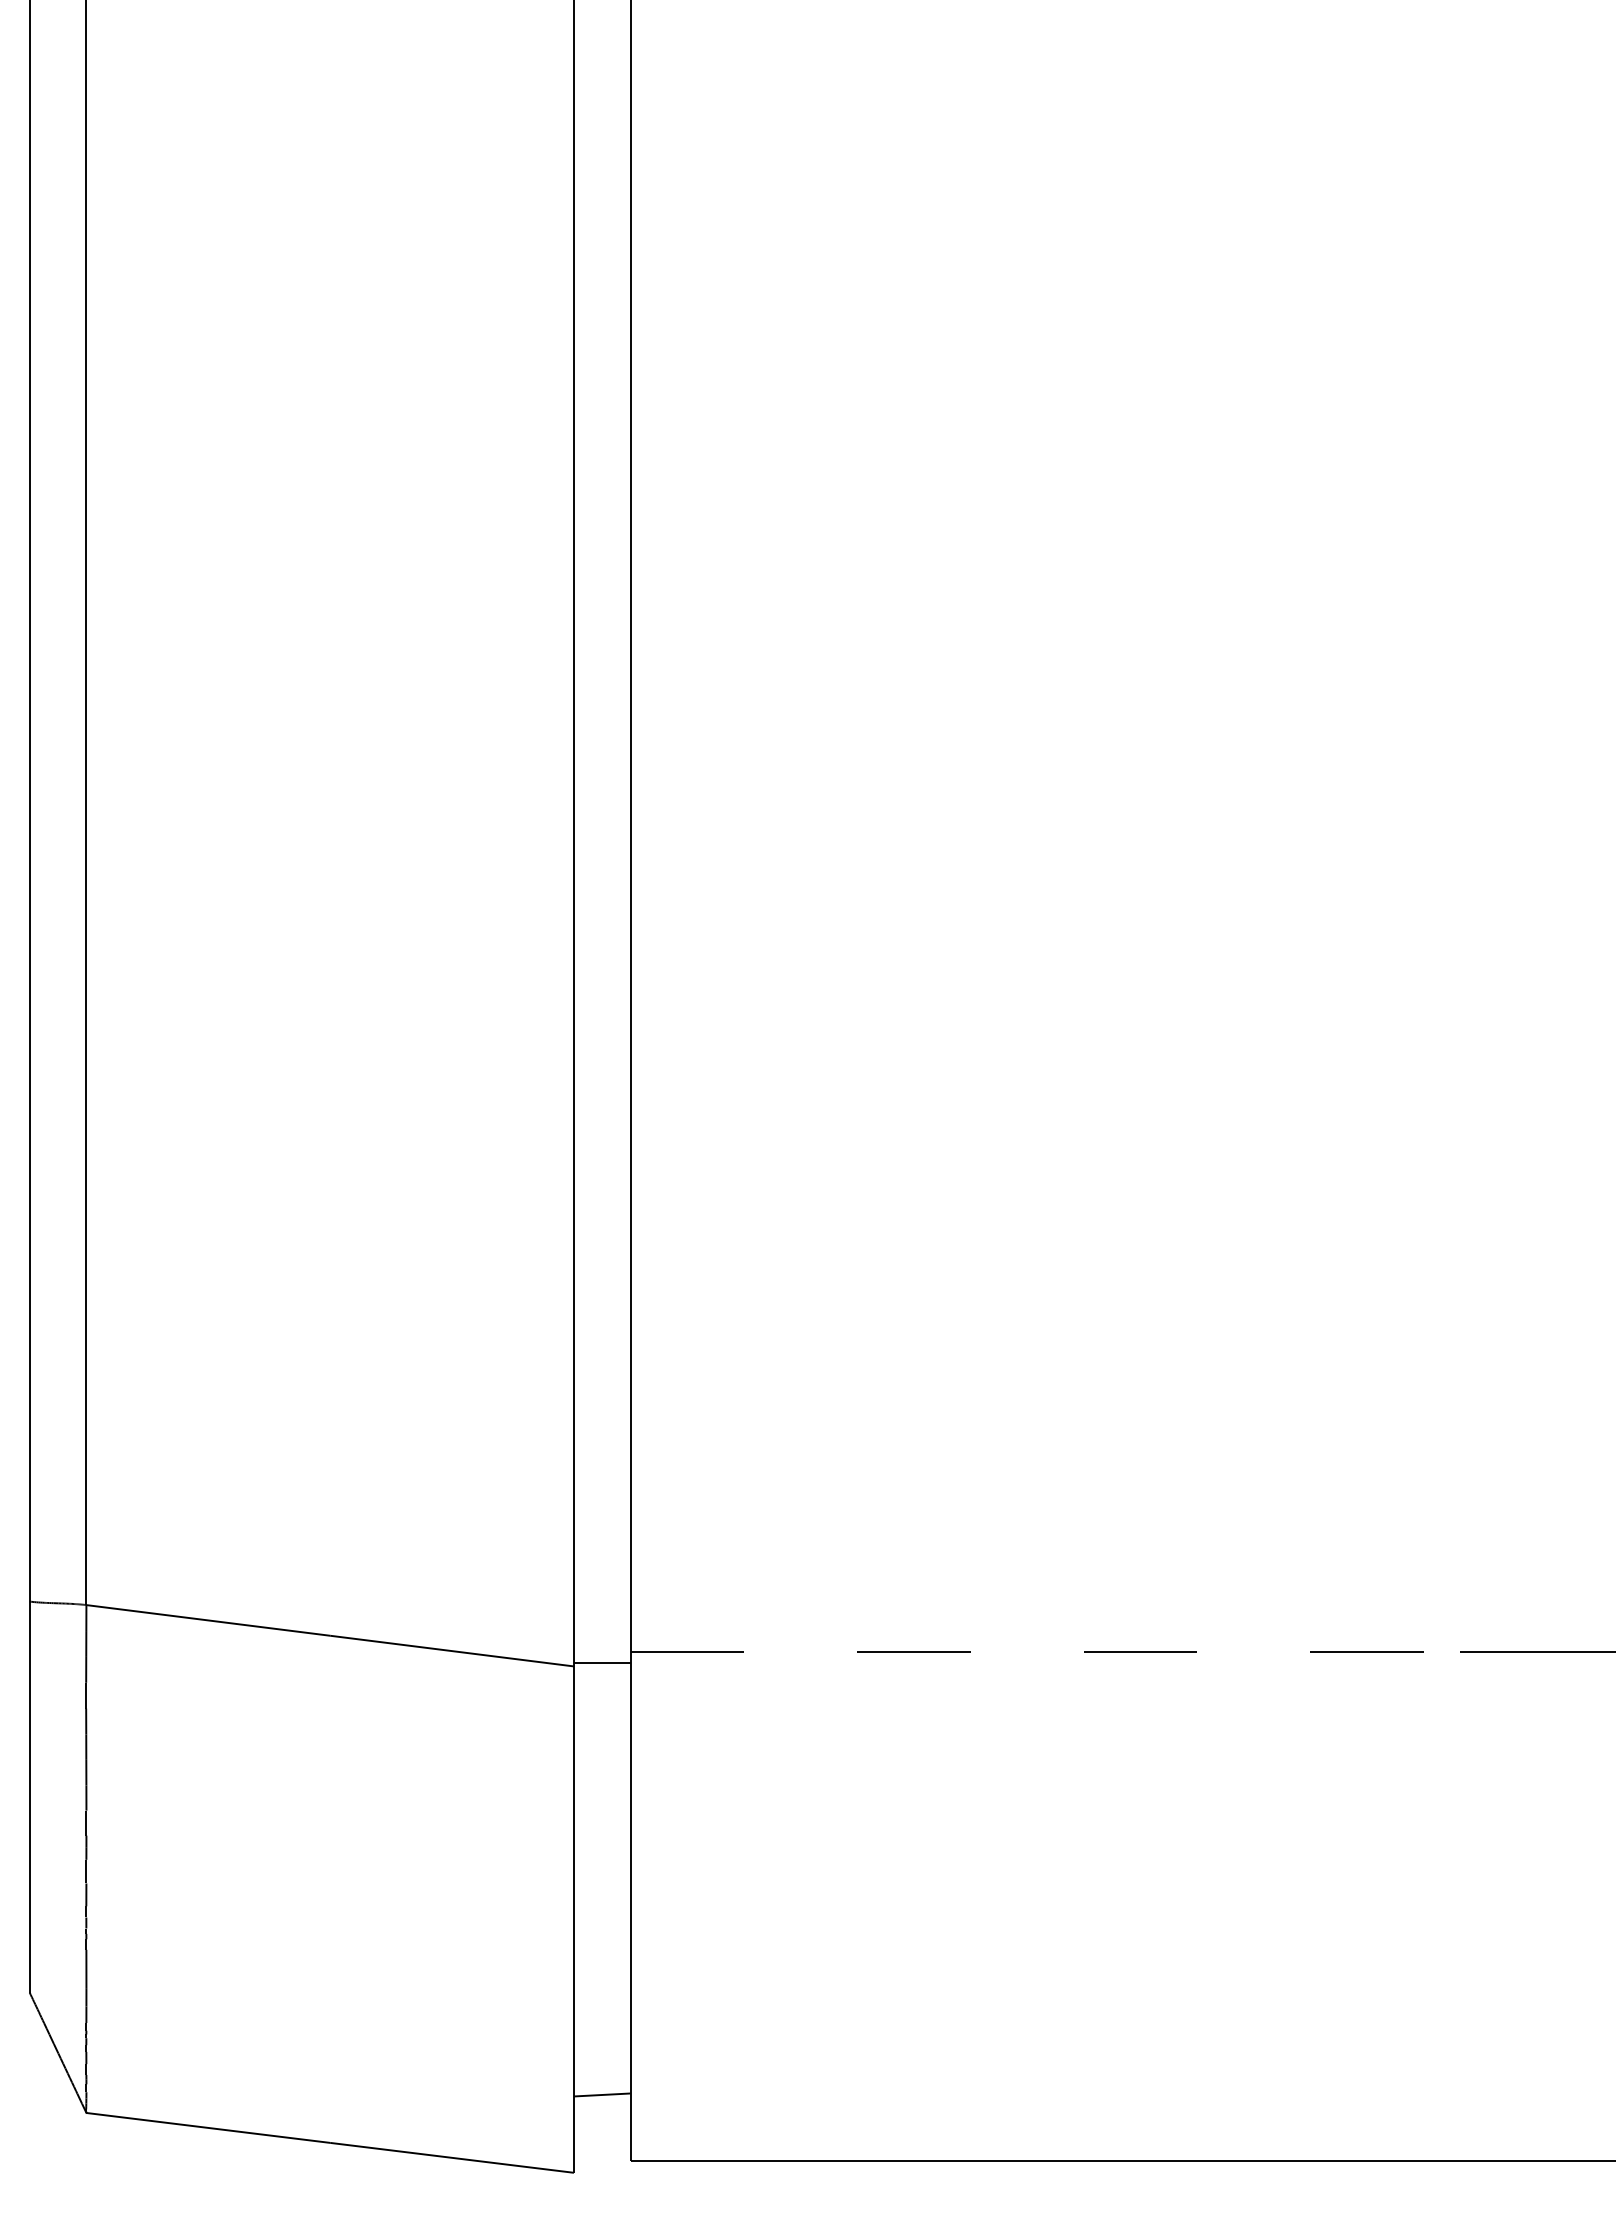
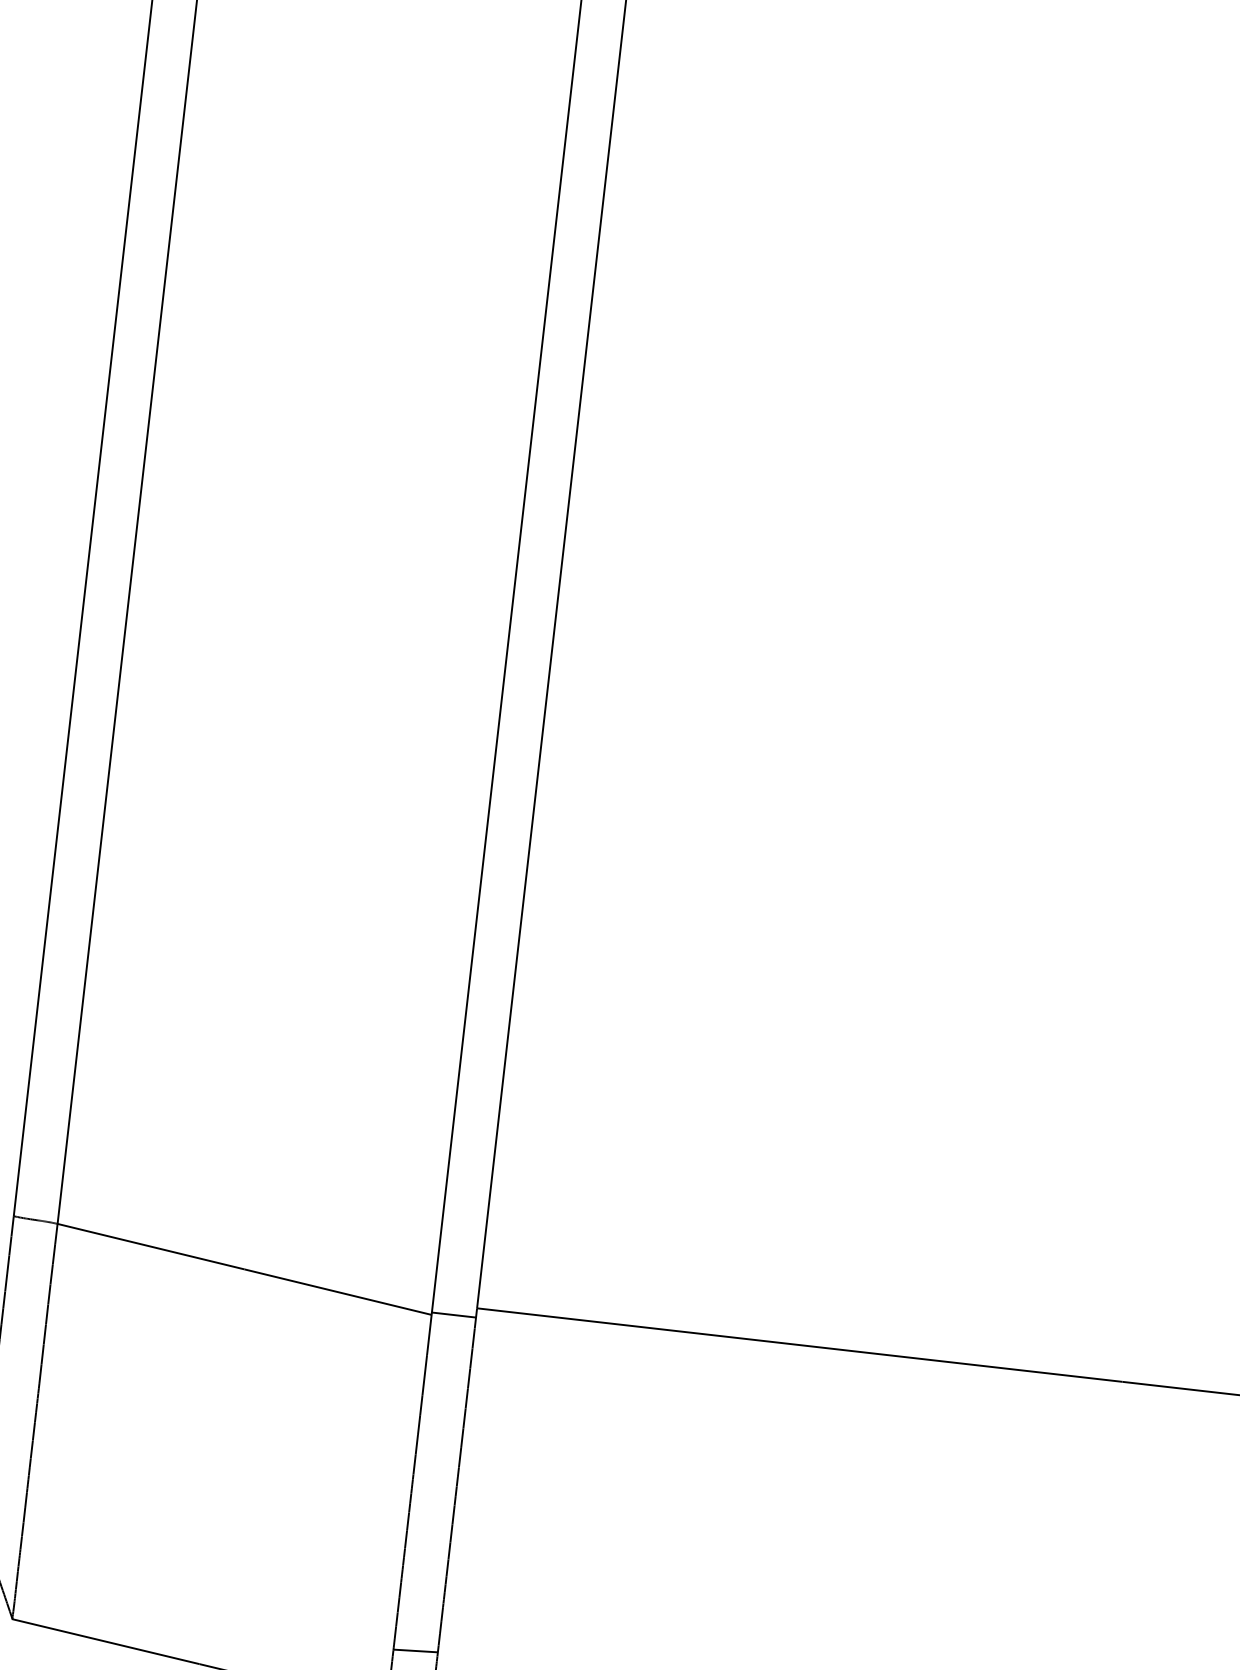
line: (1045, 1651) -> (799, 1345), dashed -> solid

